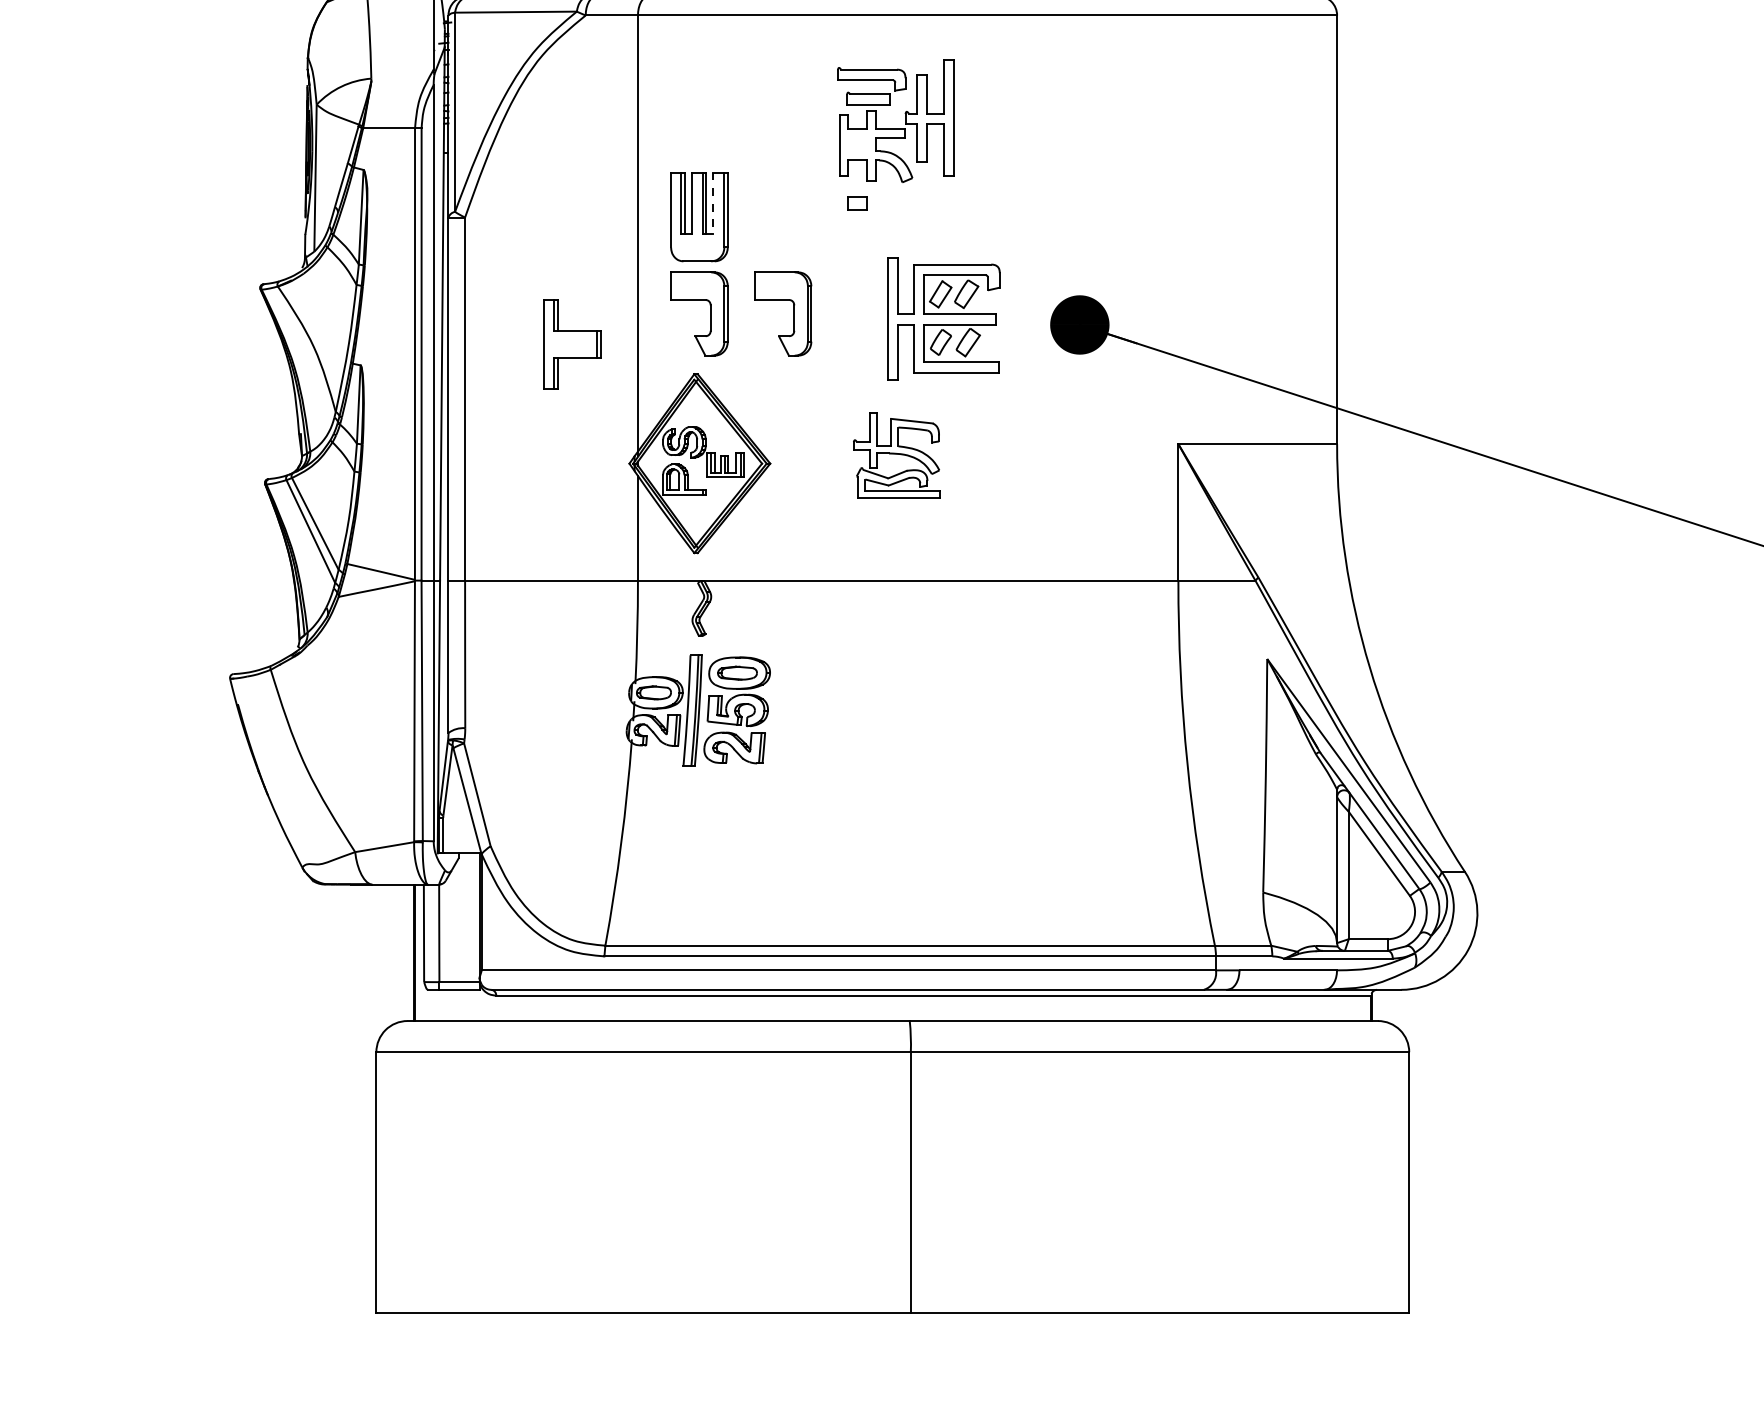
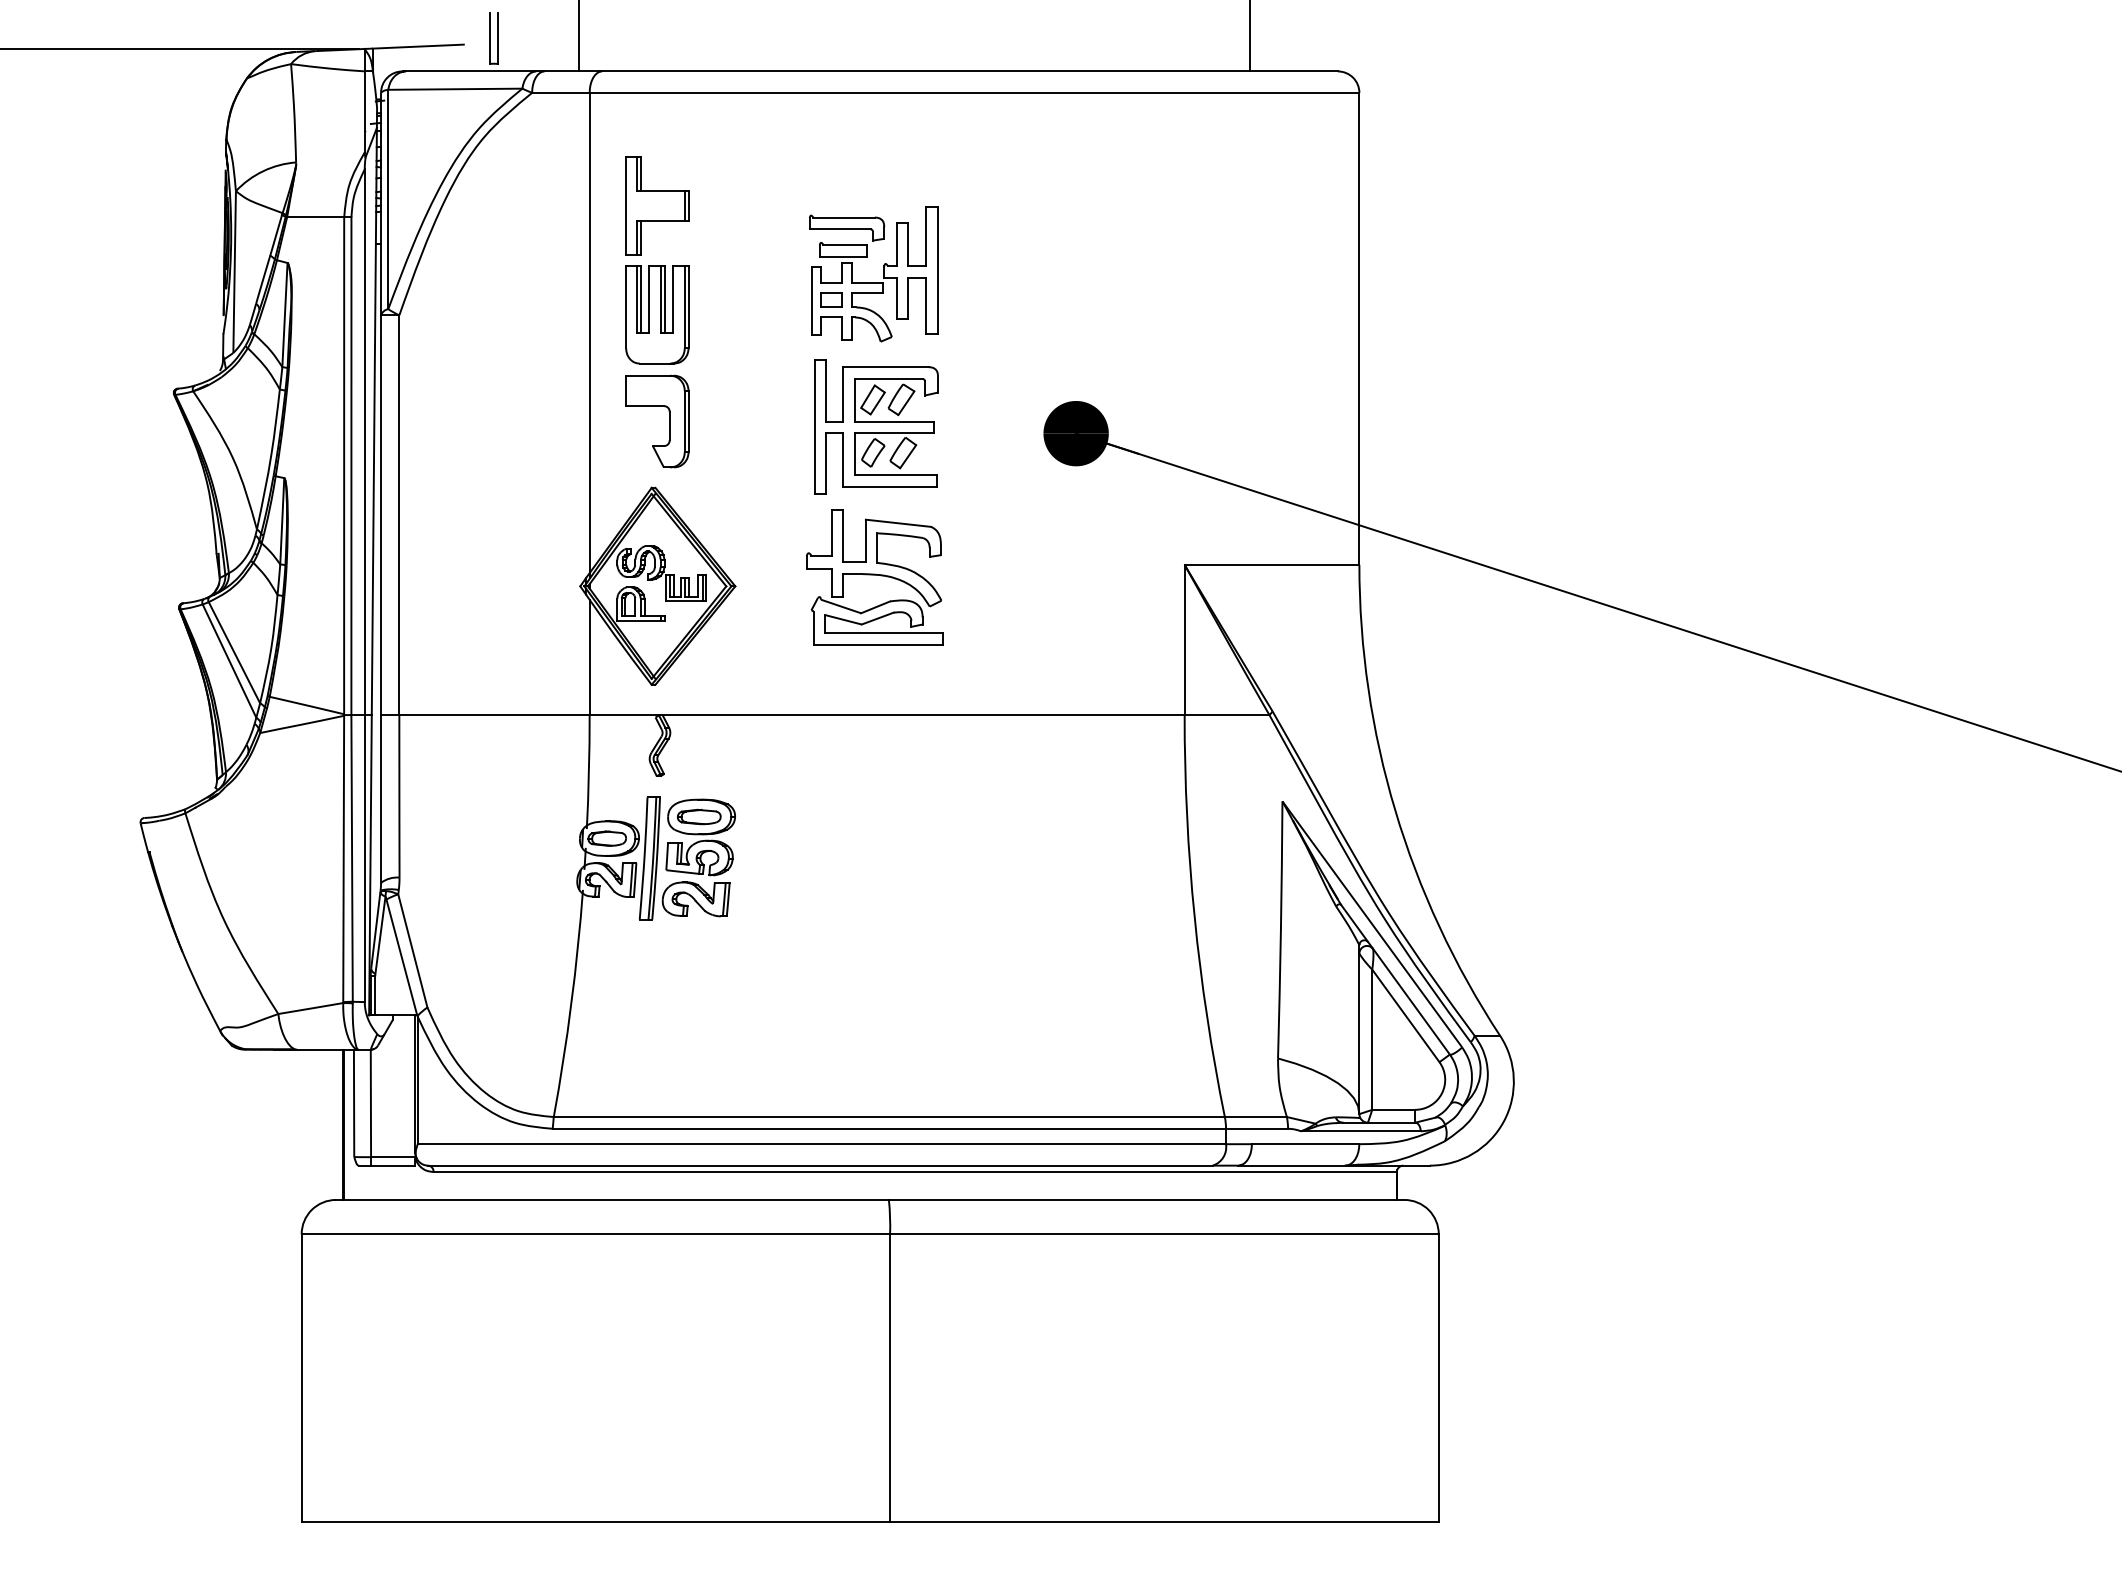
part: (895, 128) -> (873, 282), moved
line: (713, 203) -> (672, 299), dashed -> solid
part: (794, 313) -> (761, 421), removed
part: (943, 318) -> (876, 426), moved
part: (572, 343) -> (657, 205), moved
part: (896, 455) -> (874, 577), size x1.43

